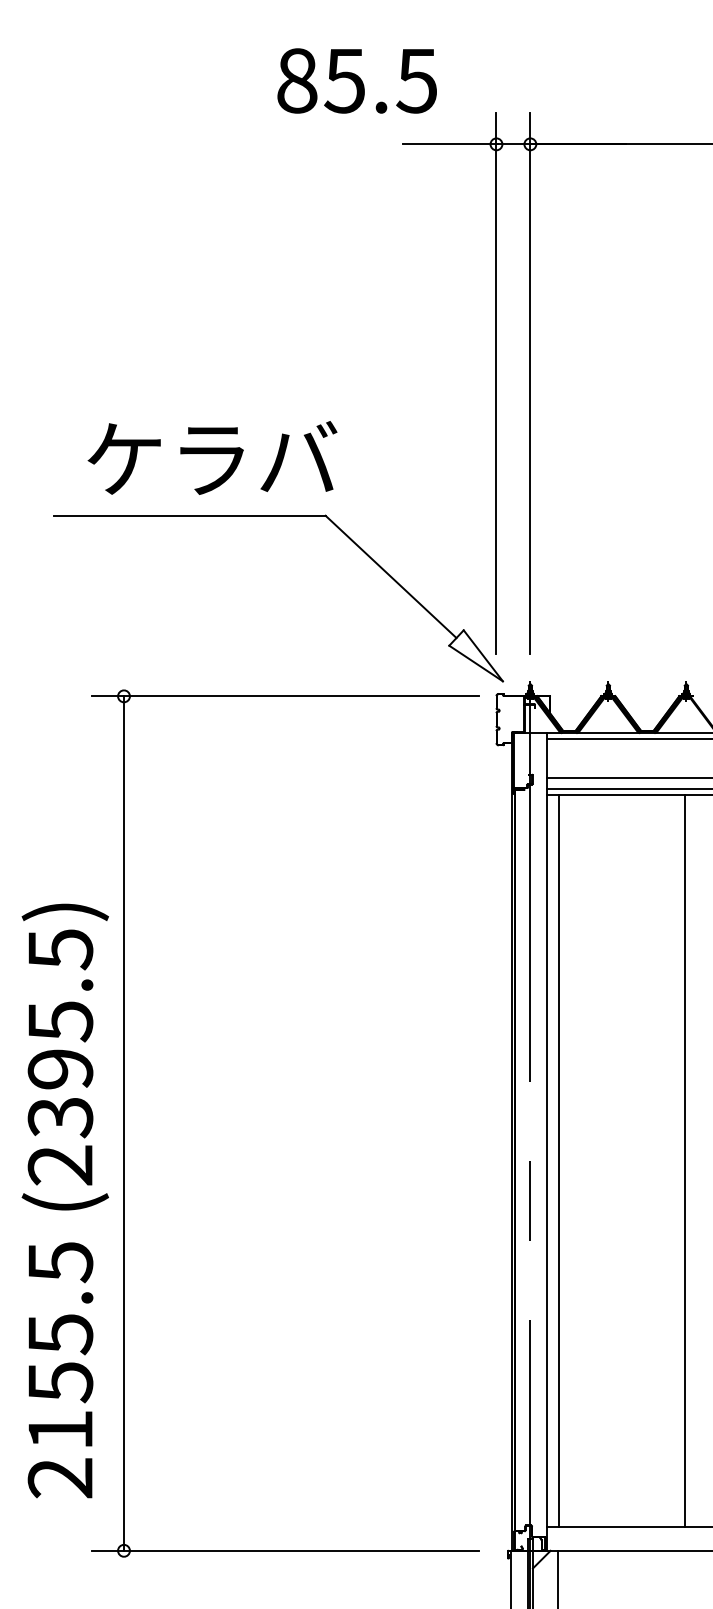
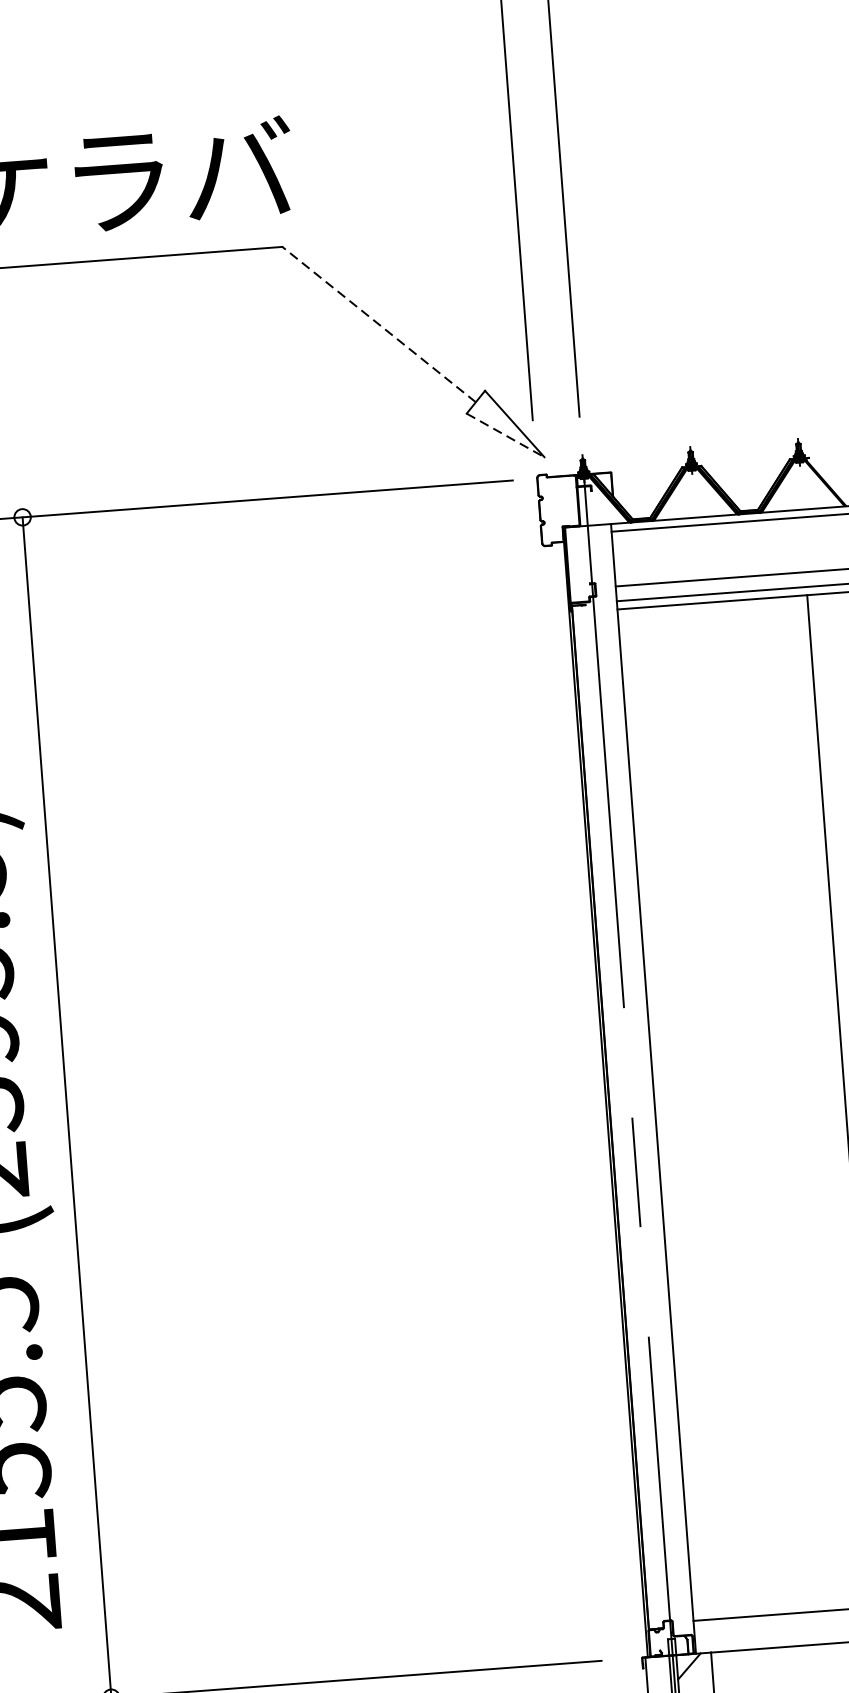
line: (391, 576) -> (379, 323), solid -> dashed
line: (476, 663) -> (506, 435), solid -> dashed
line: (559, 1160) -> (672, 1113), removed

